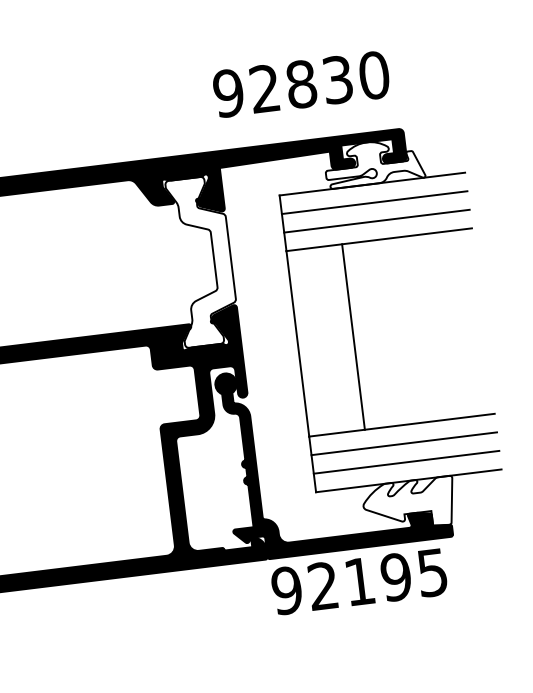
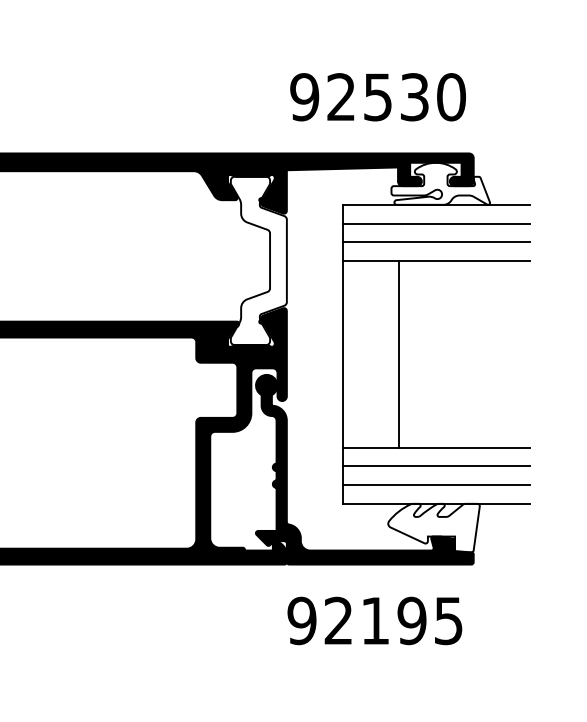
text: (300, 84) -> (377, 97), 92830 -> 92530
text: (358, 581) -> (374, 620), moved

